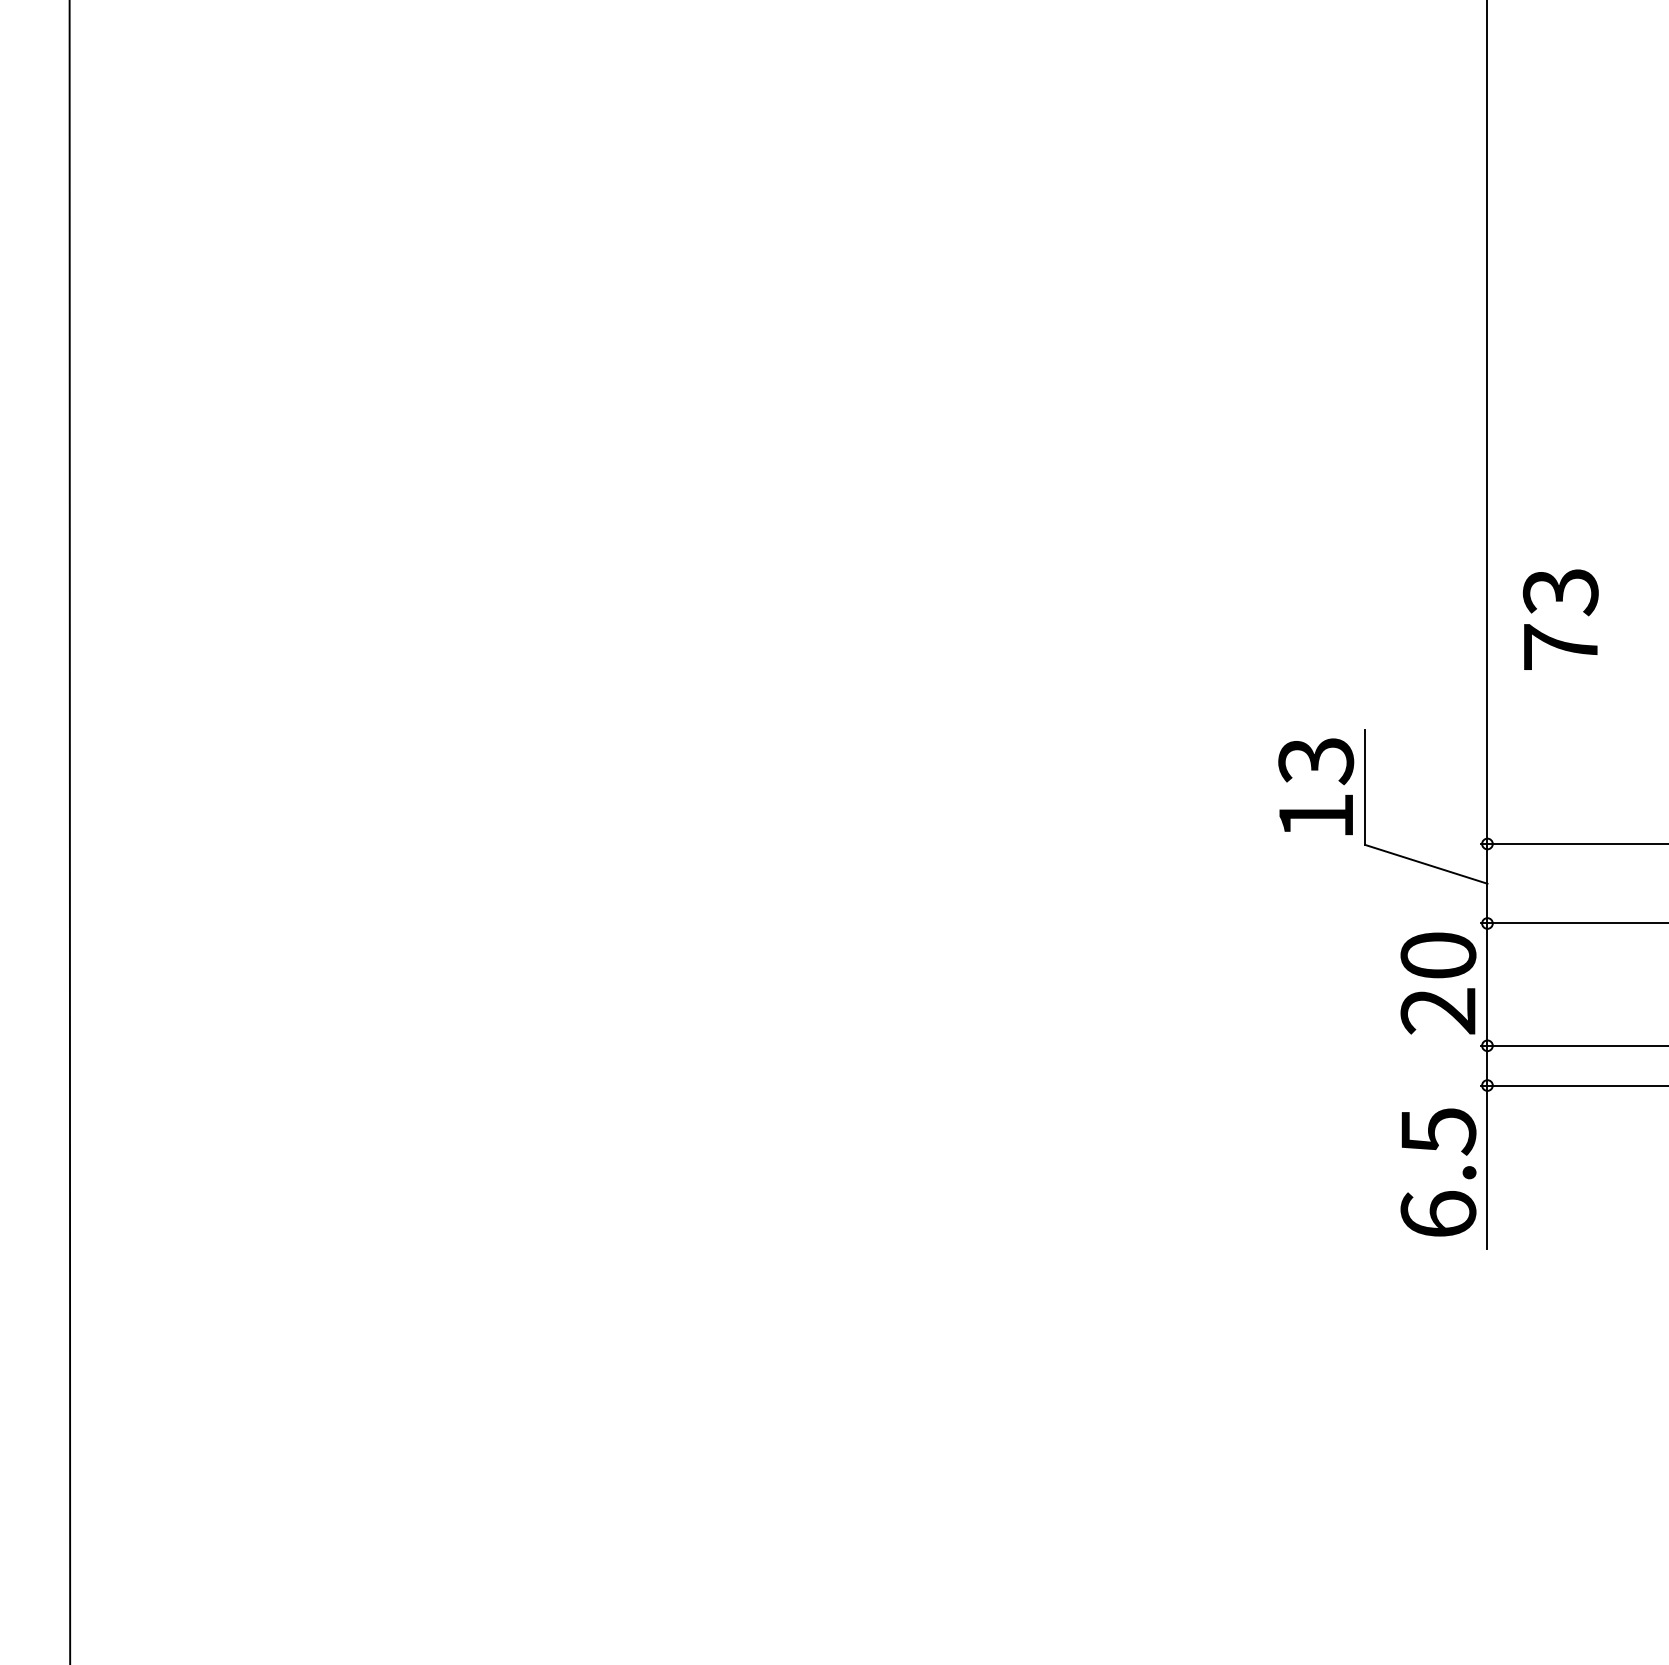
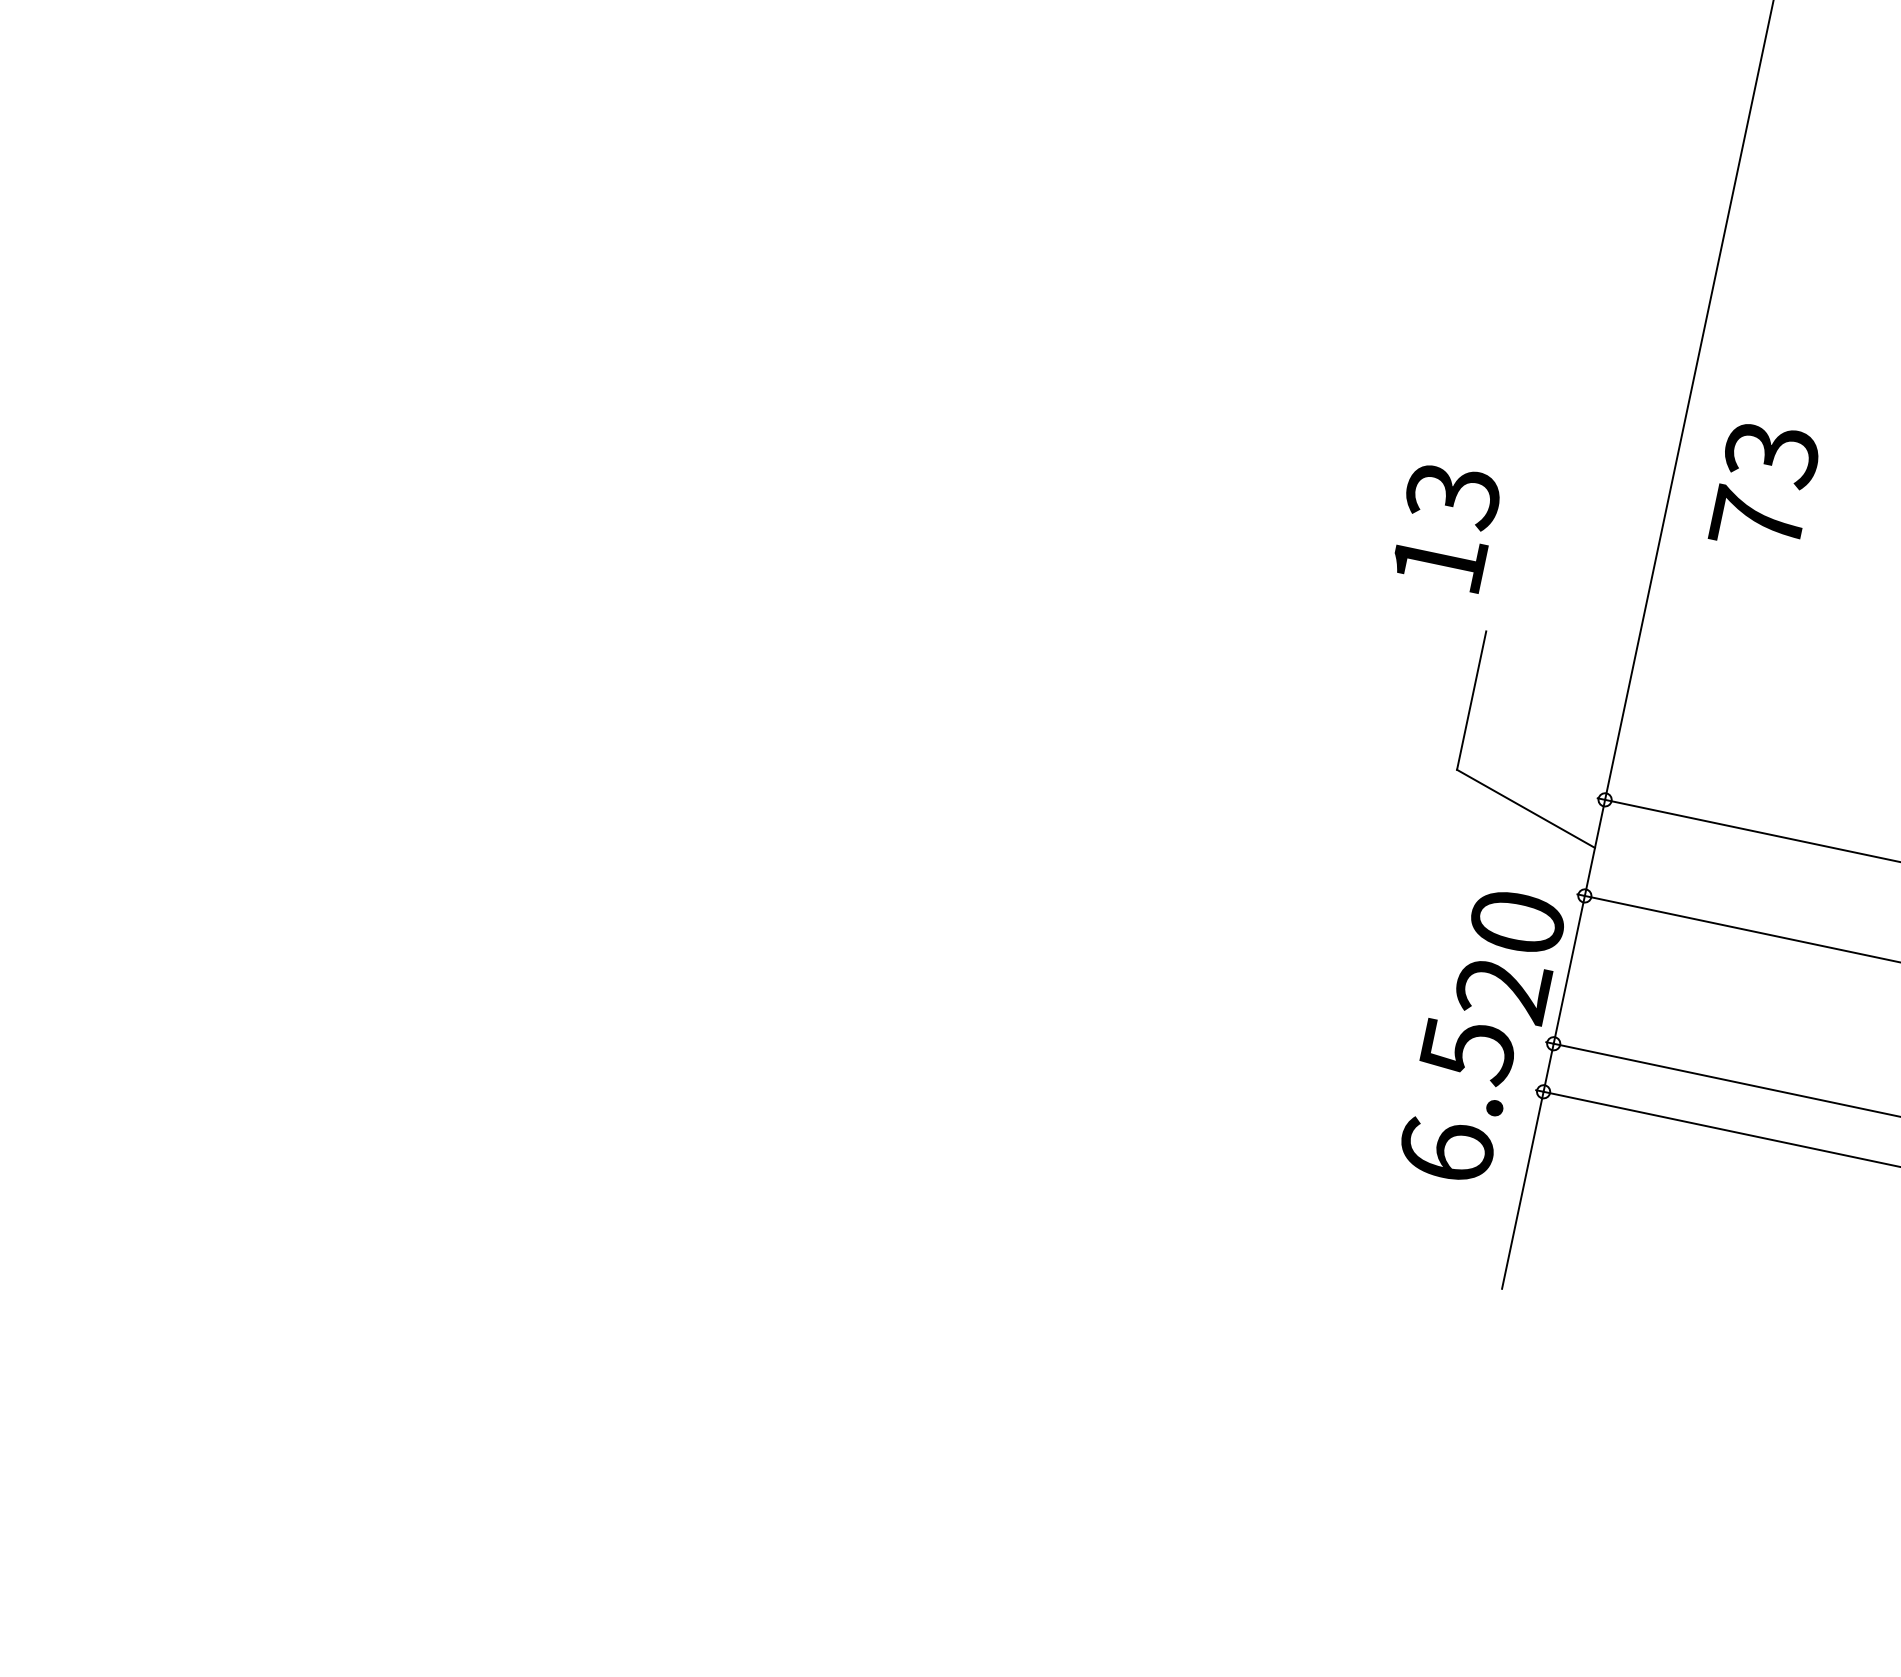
text: (1560, 619) -> (1764, 486), moved
text: (1316, 786) -> (1447, 526), moved
text: (1438, 1172) -> (1457, 1100), moved

